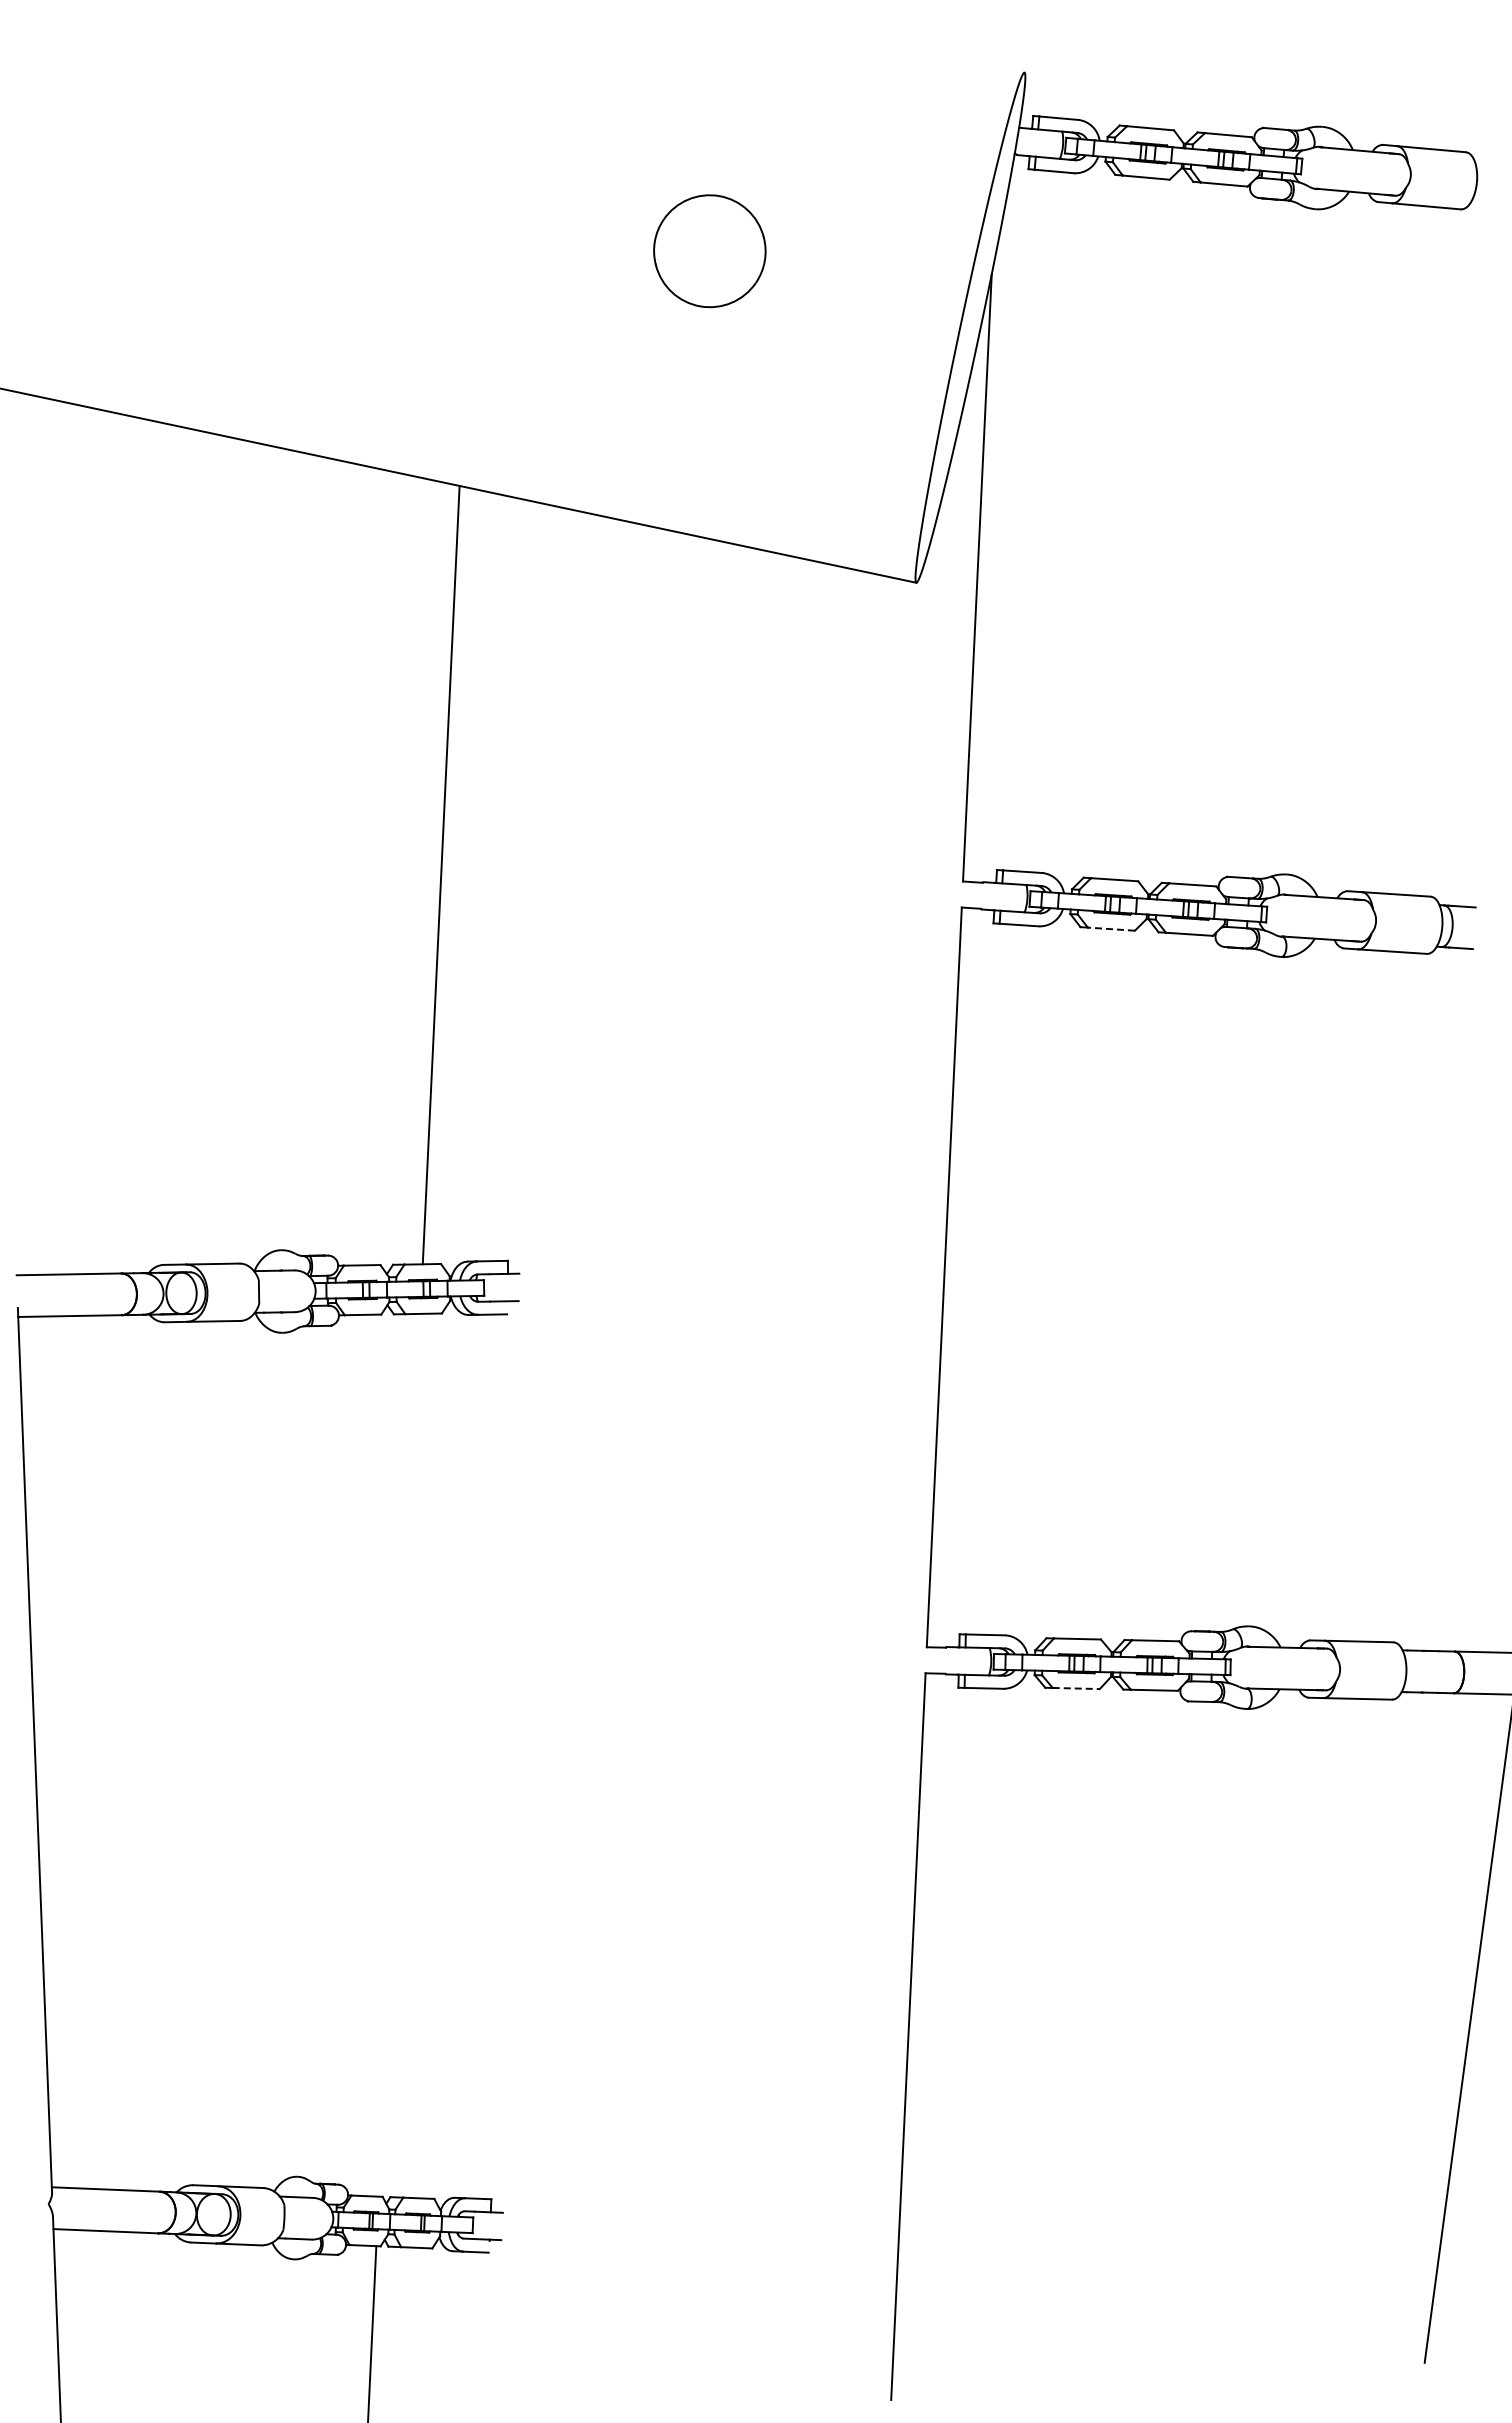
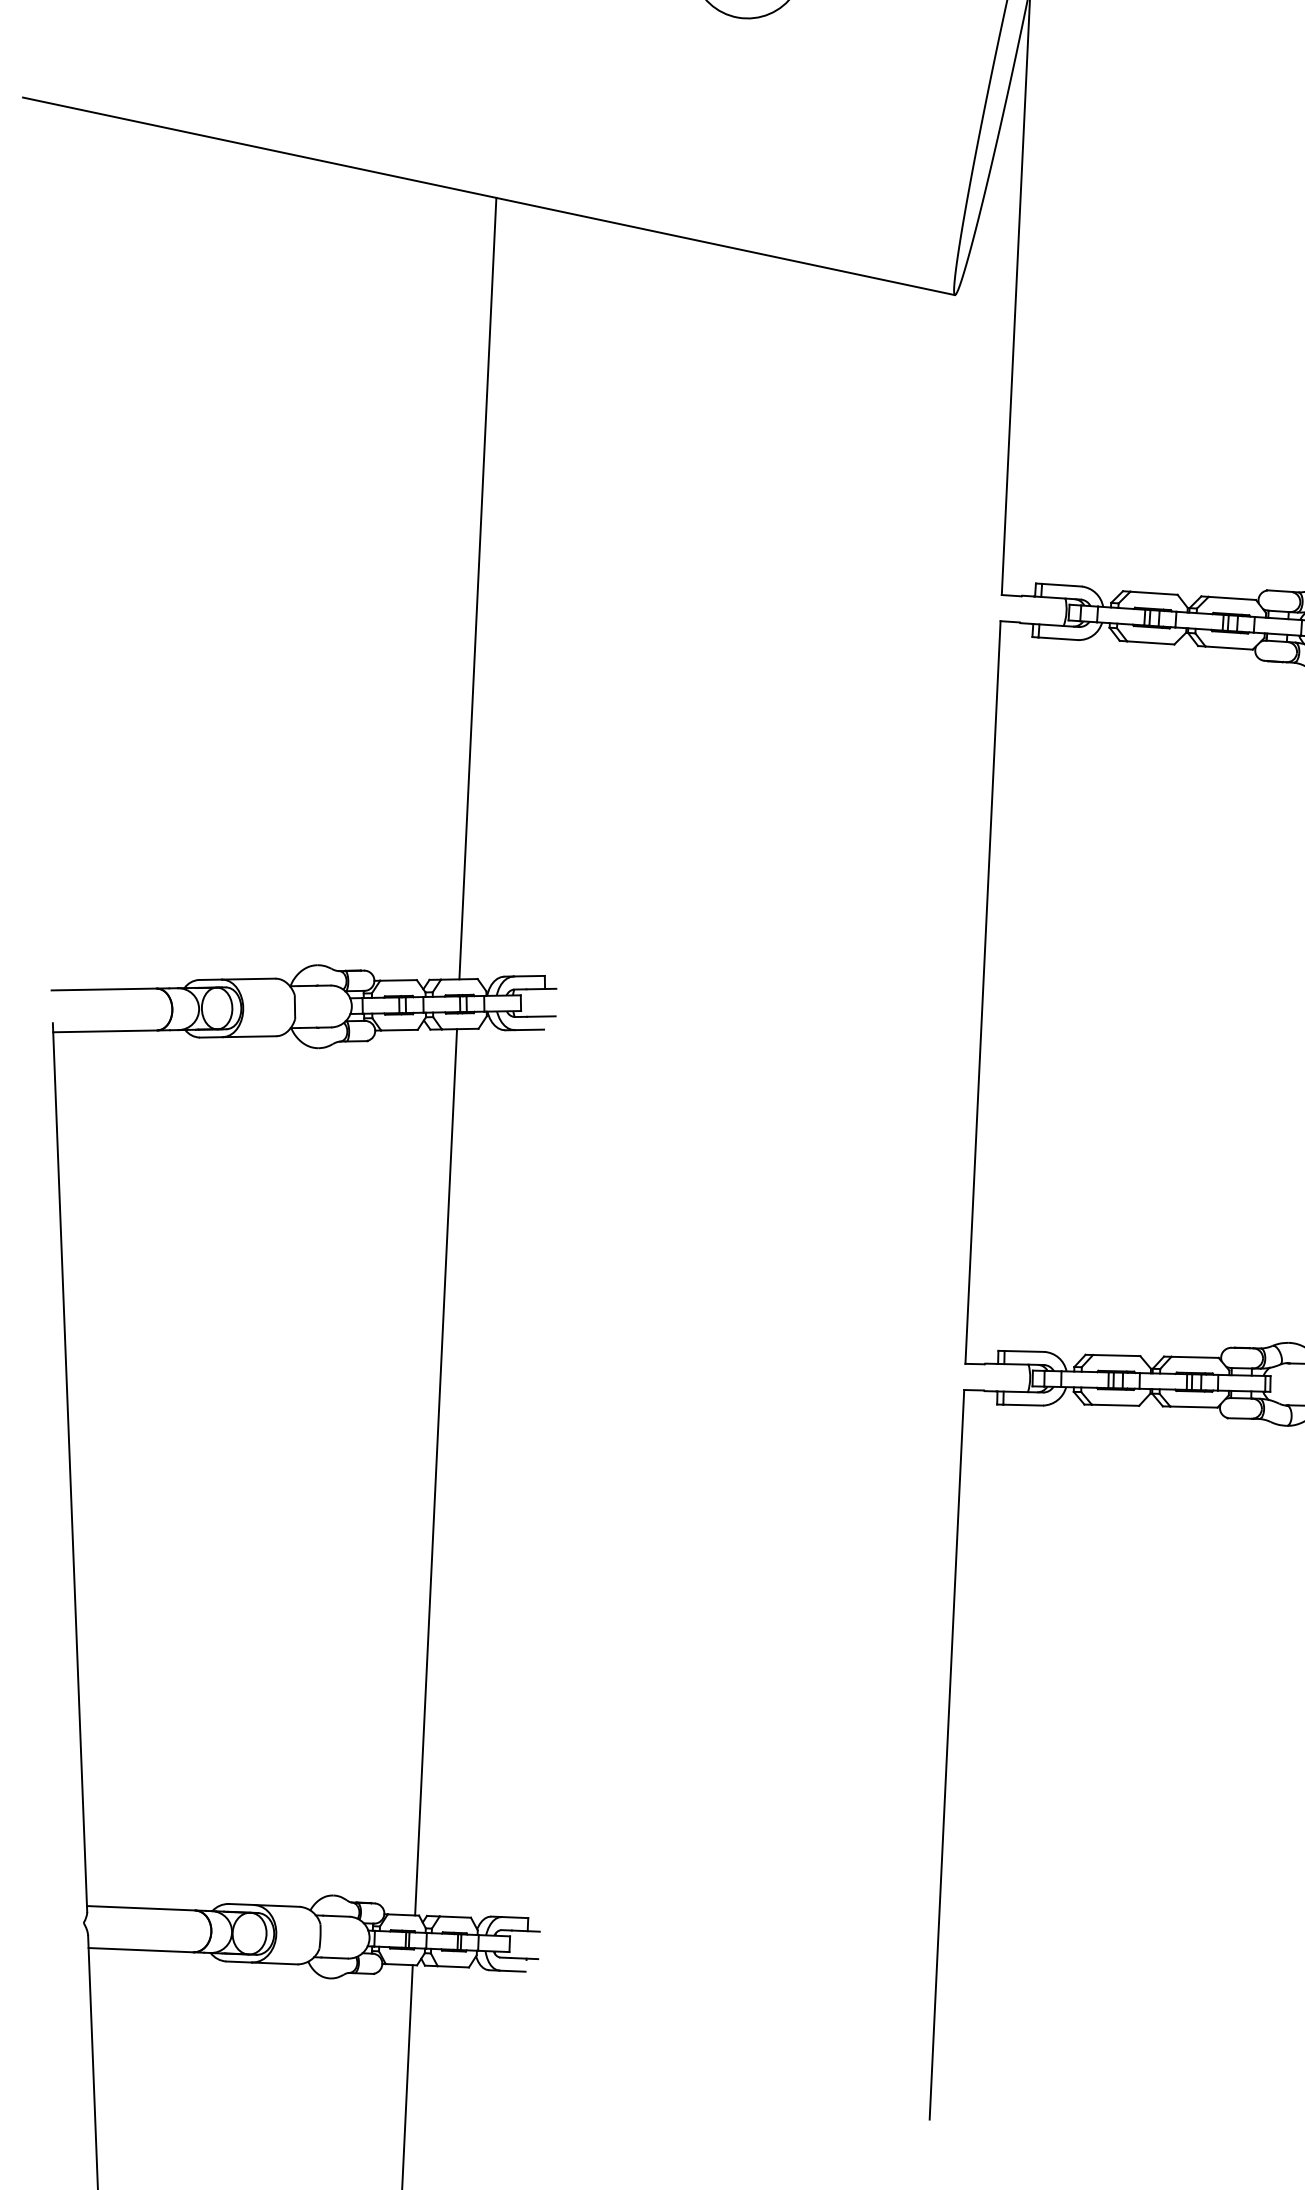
line: (1111, 929) -> (1150, 643), dashed -> solid
line: (1076, 1688) -> (1115, 1405), dashed -> solid
line: (399, 1754) -> (436, 1471), added

